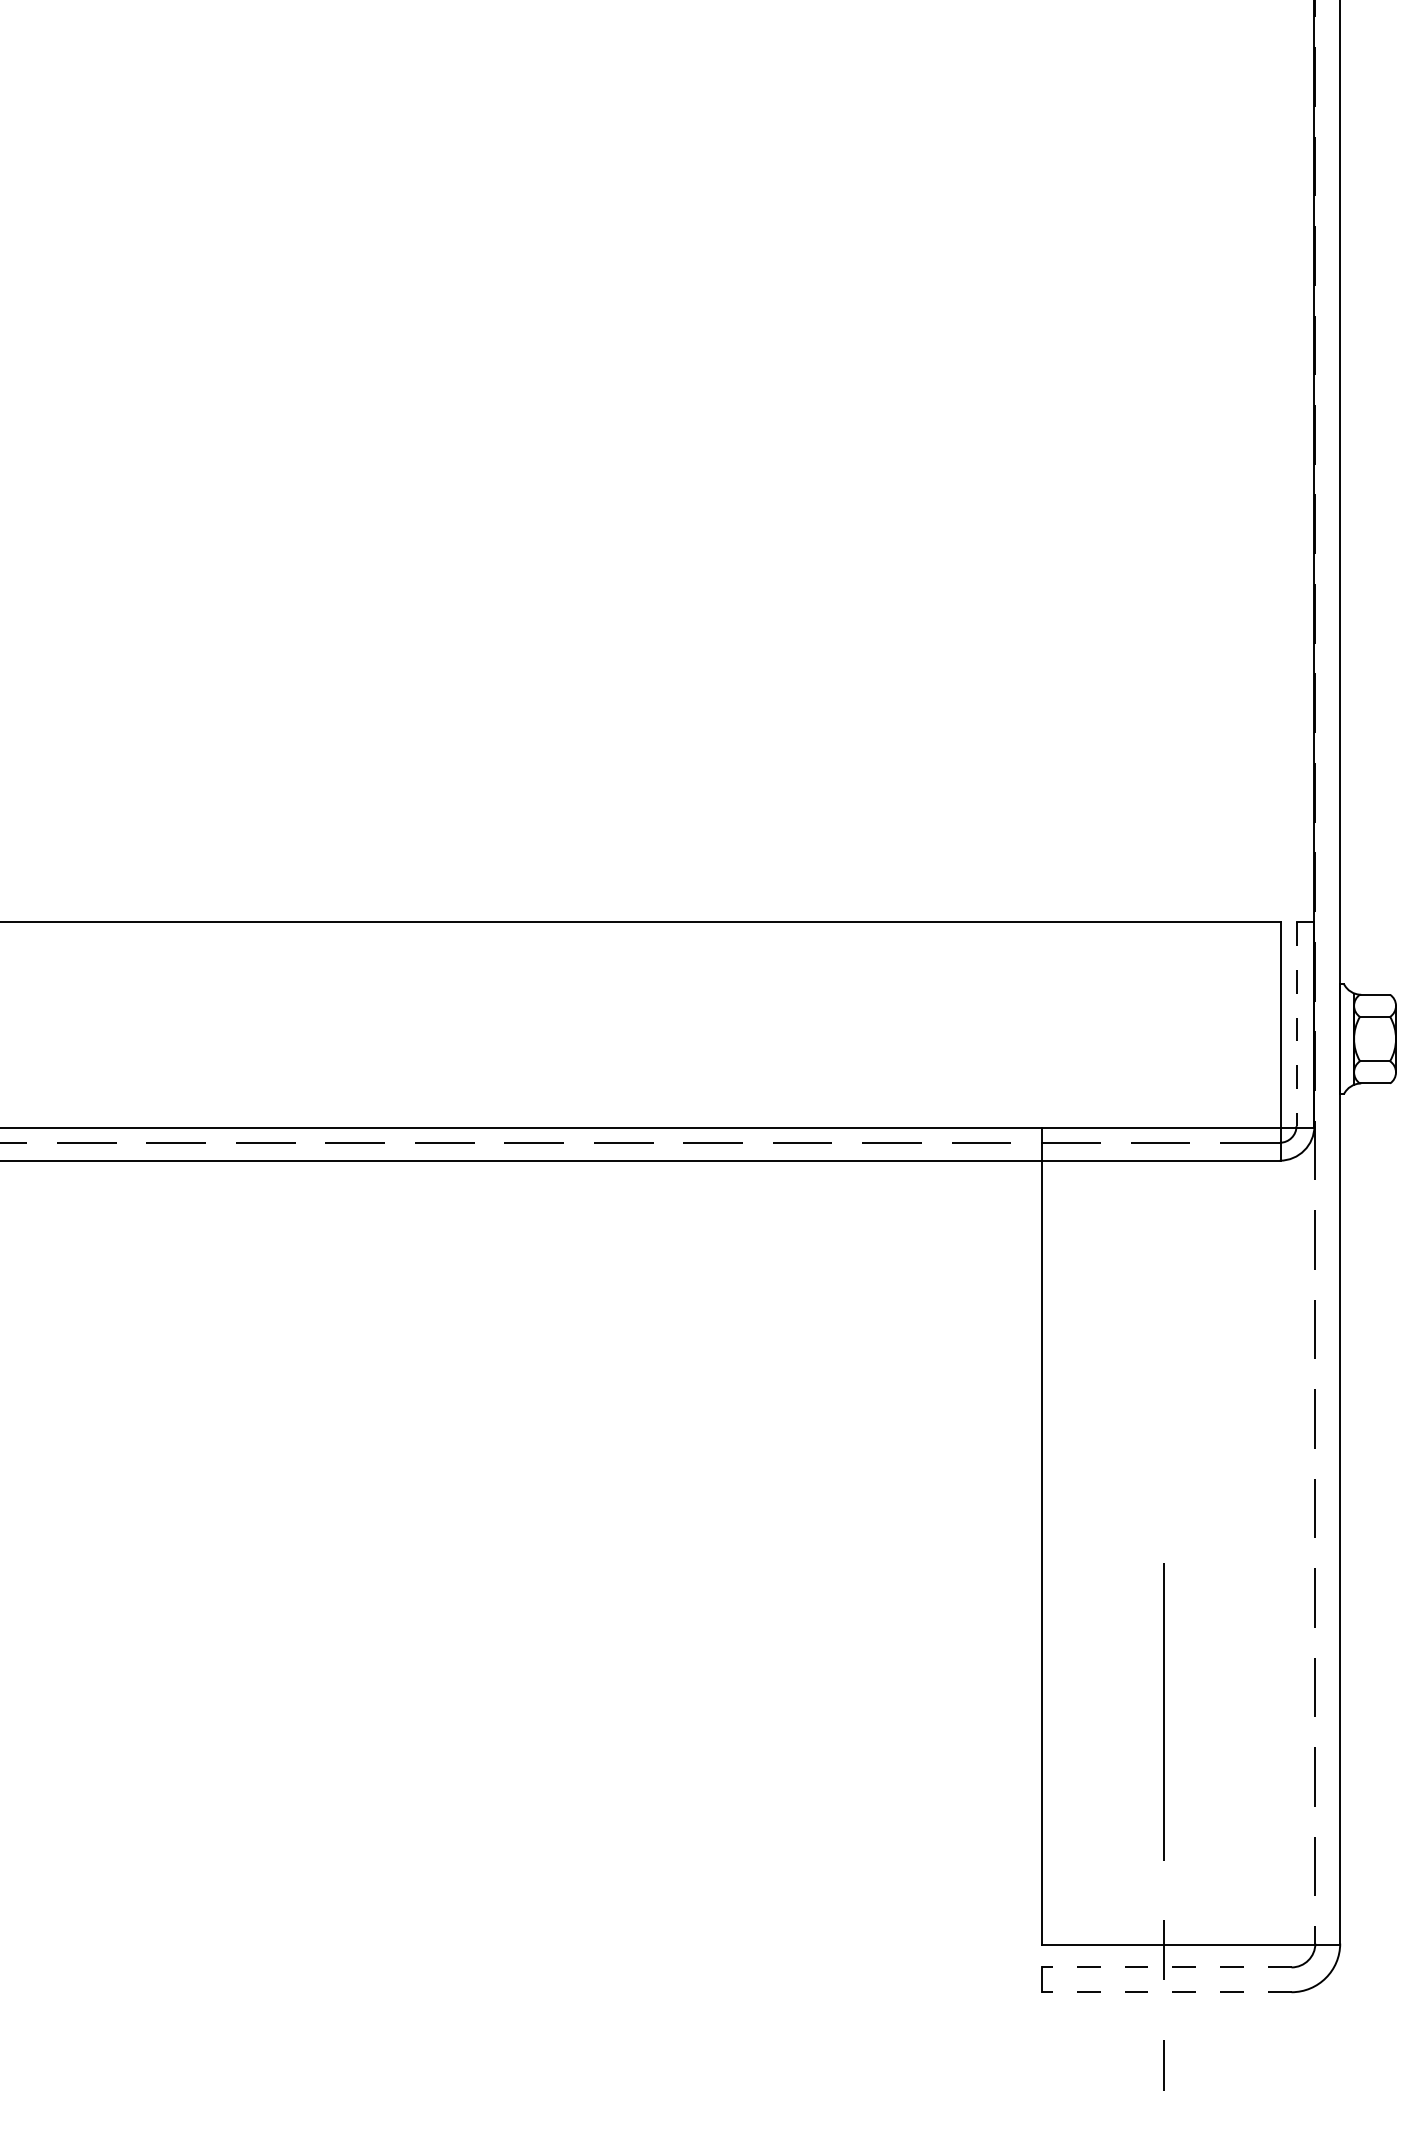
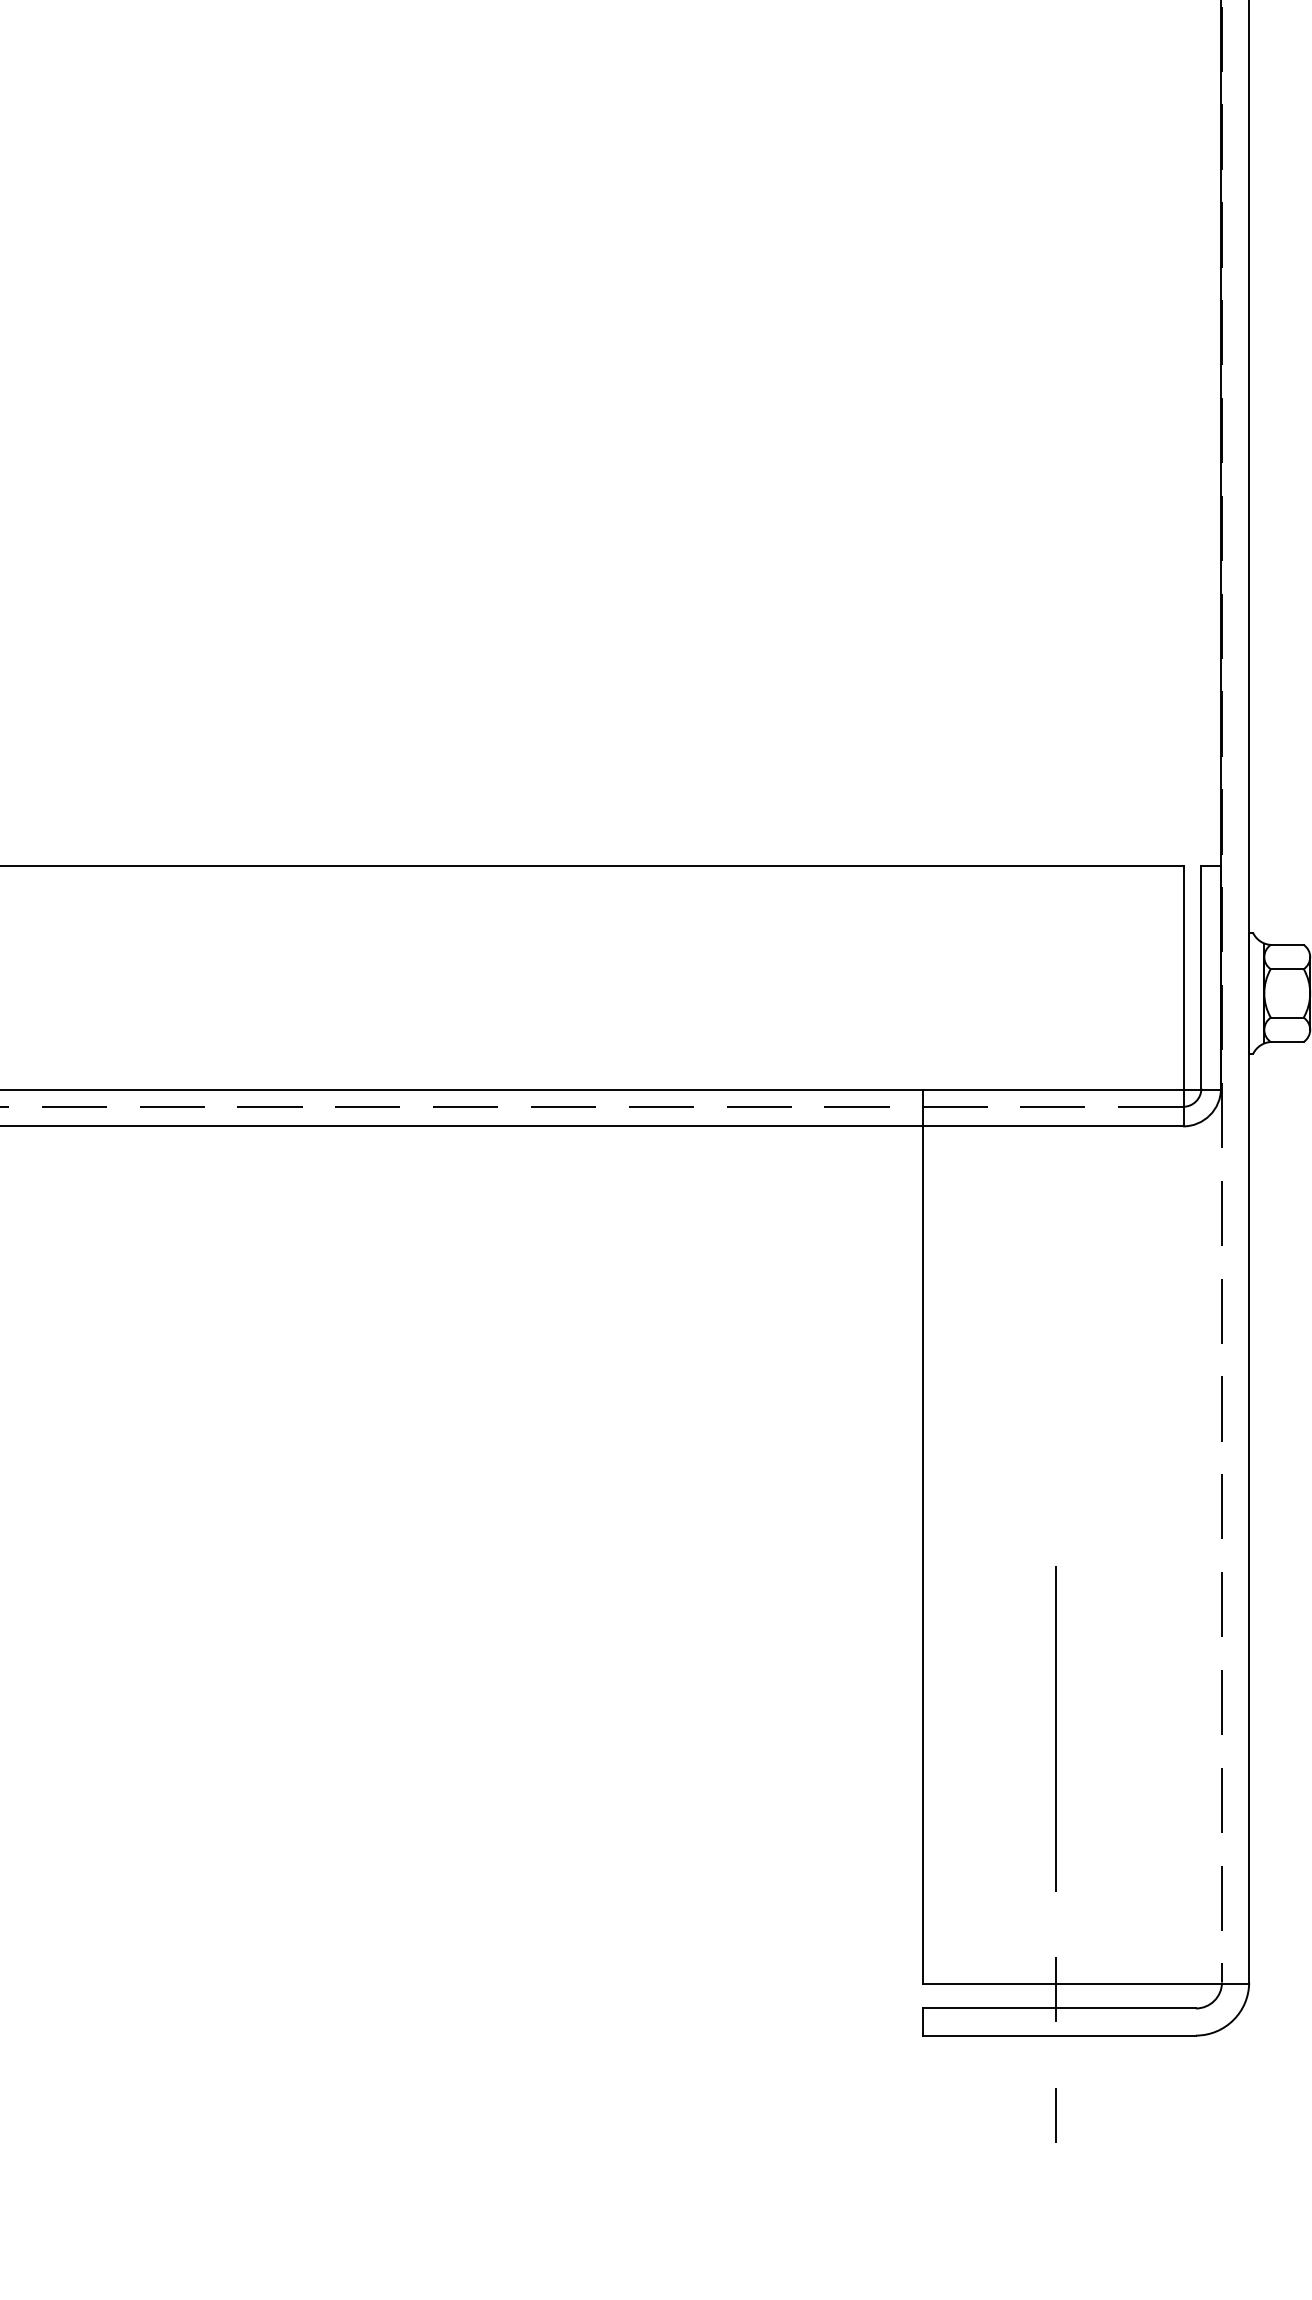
line: (1296, 1024) -> (1201, 977), dashed -> solid
line: (1166, 1967) -> (1059, 2008), dashed -> solid
line: (1166, 1992) -> (1059, 2035), dashed -> solid

